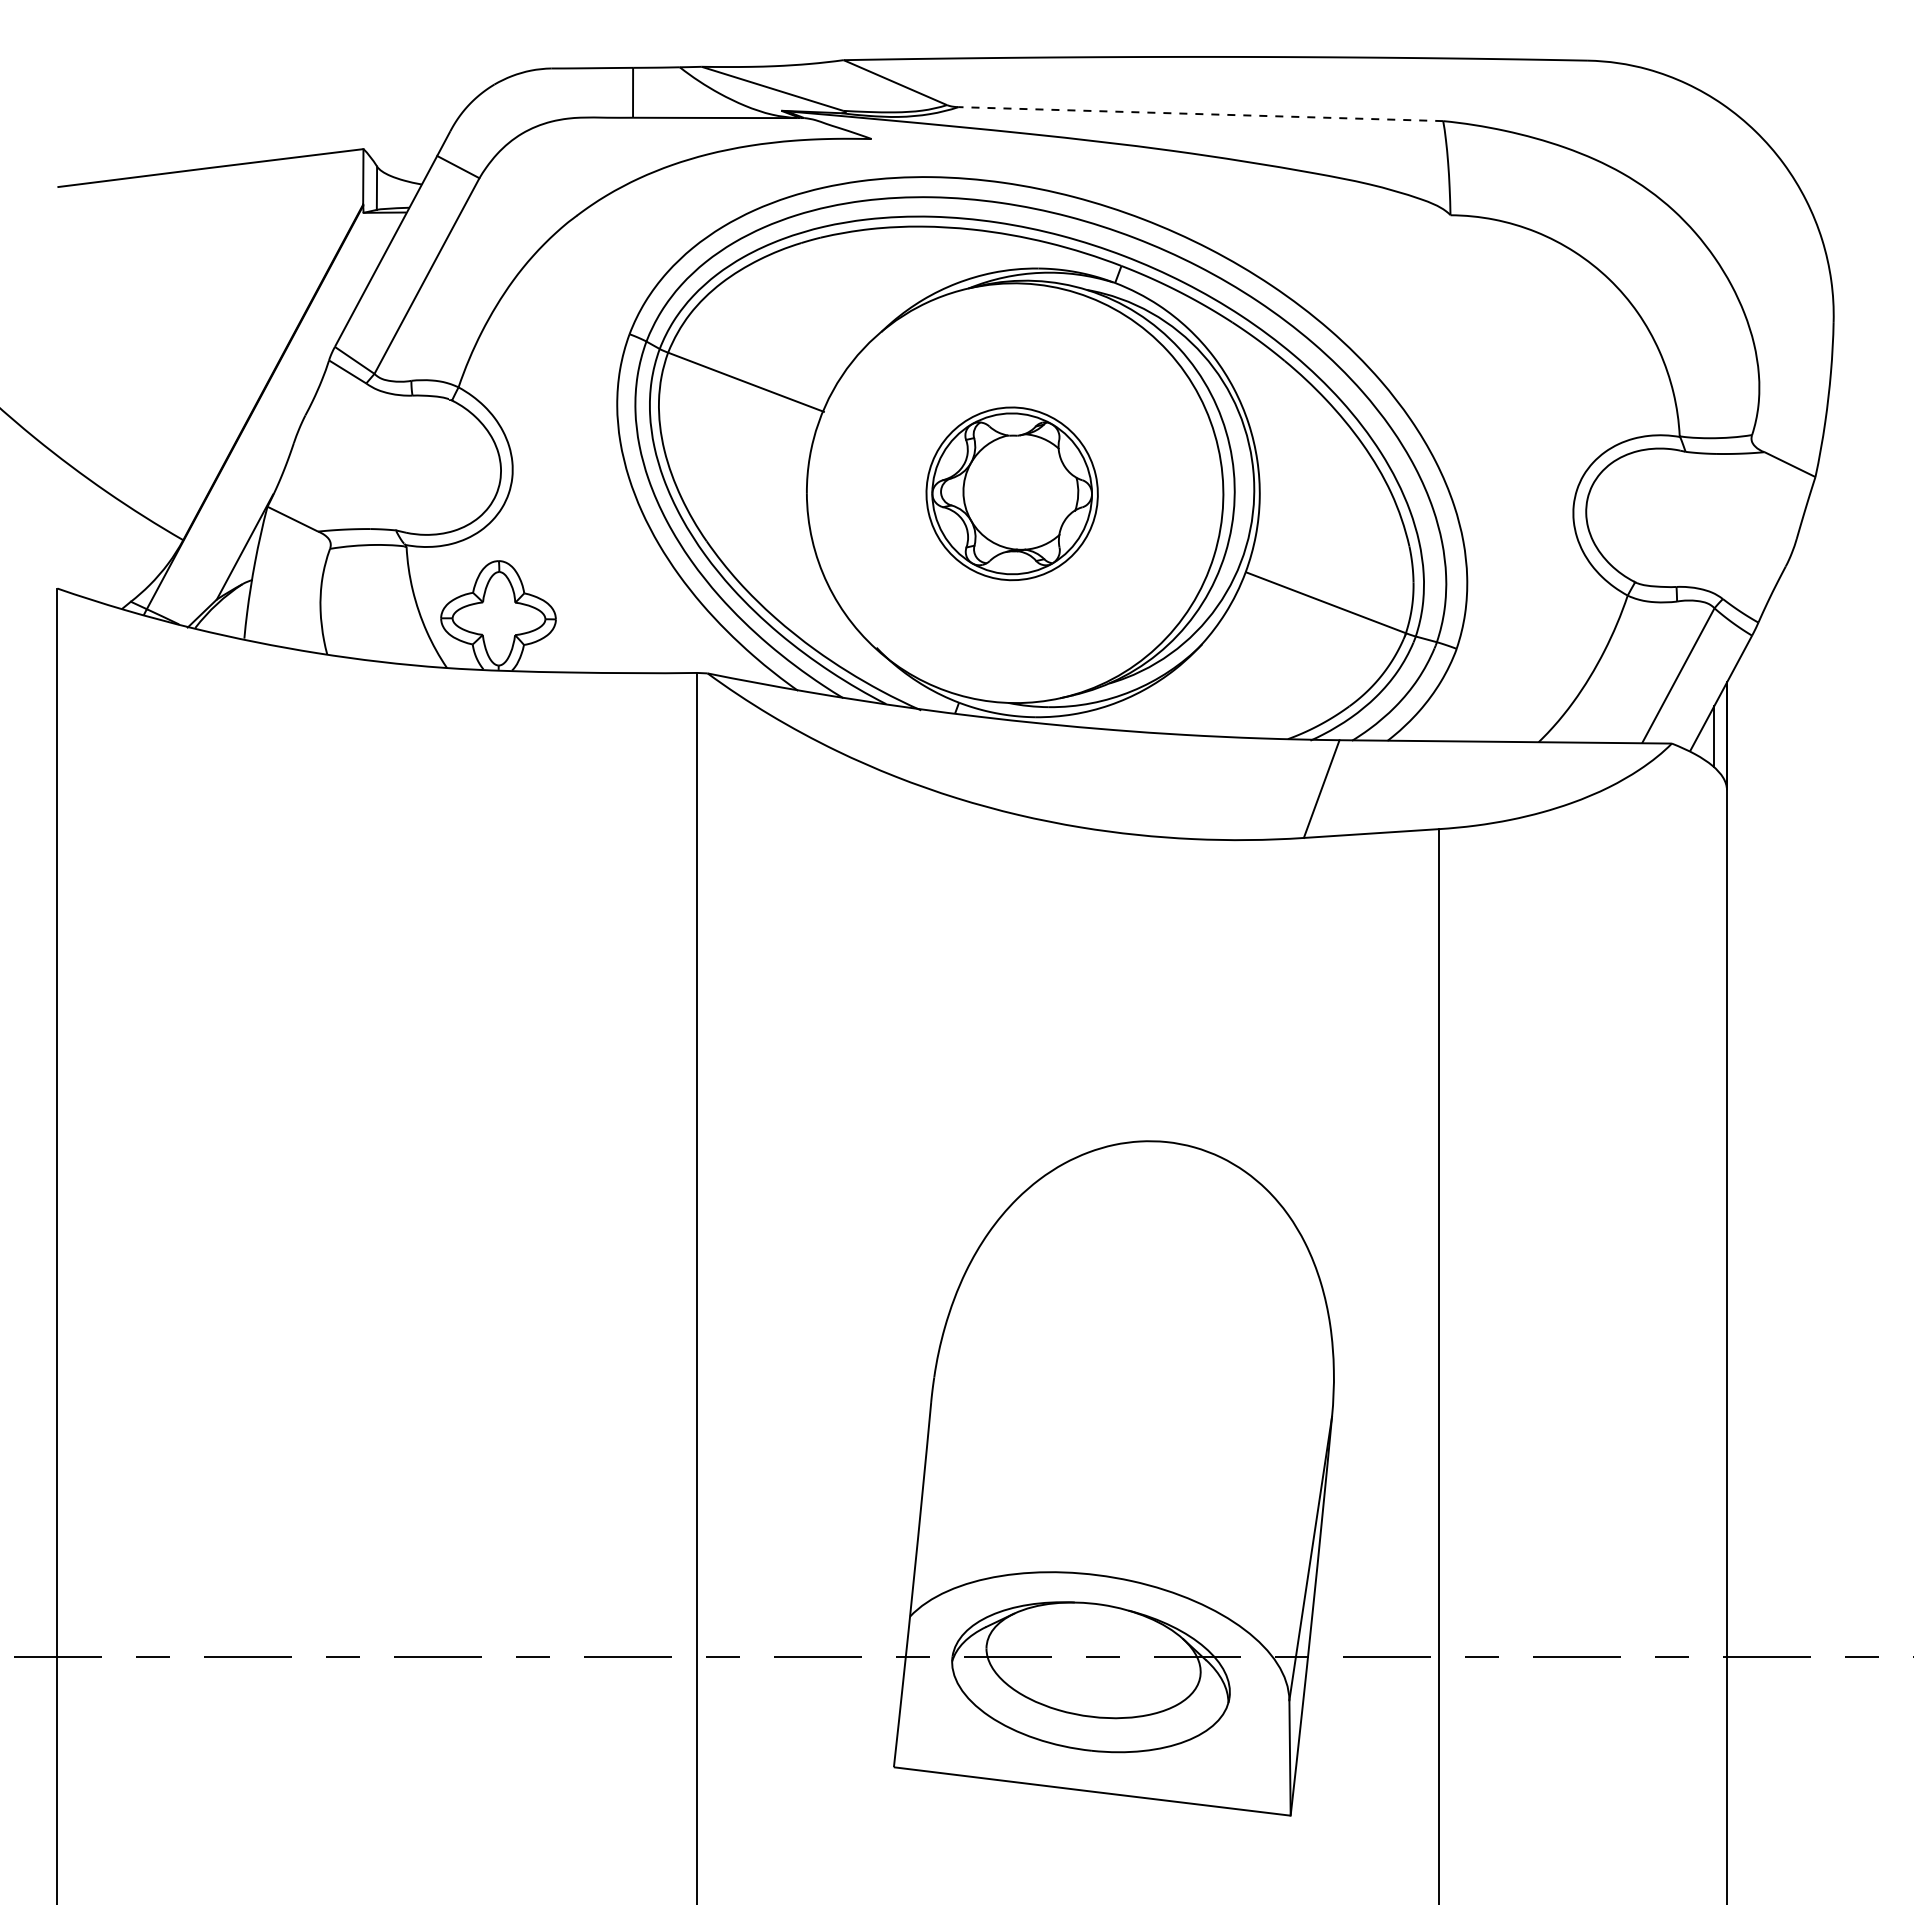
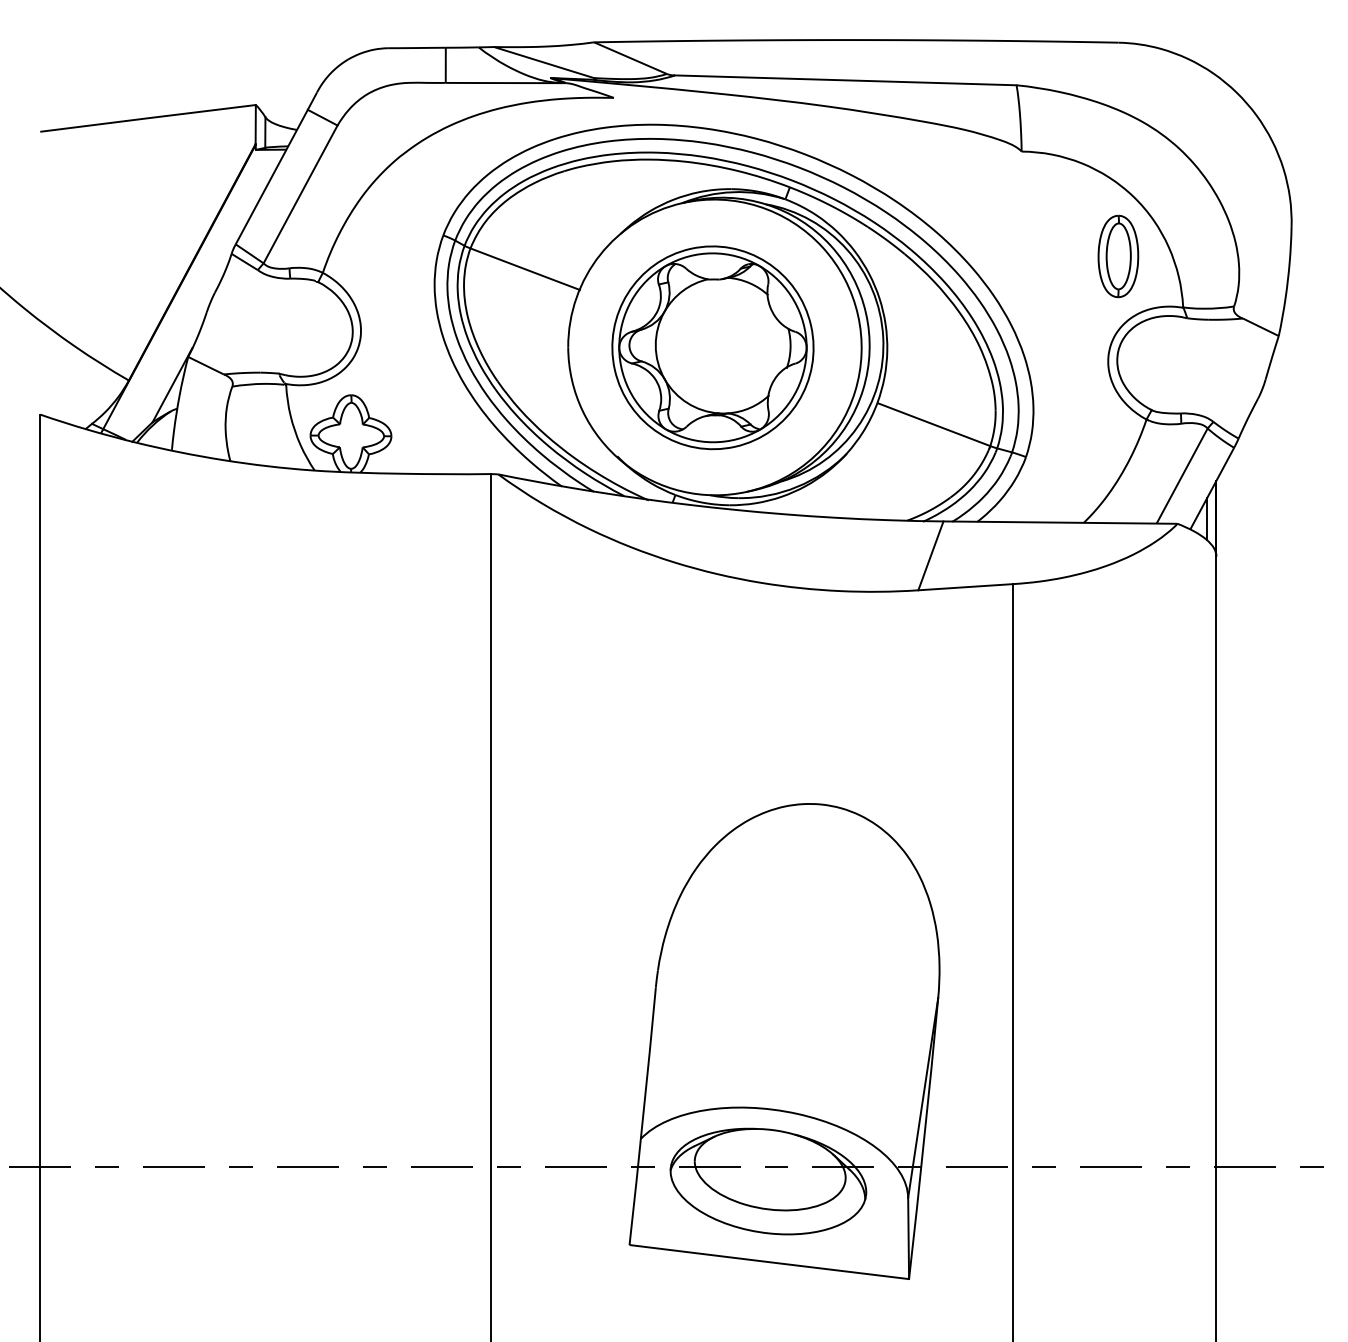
line: (1200, 114) -> (845, 80), dashed -> solid
part: (1587, 363) -> (1118, 256), added
part: (1011, 493) -> (712, 347), size x1.67

